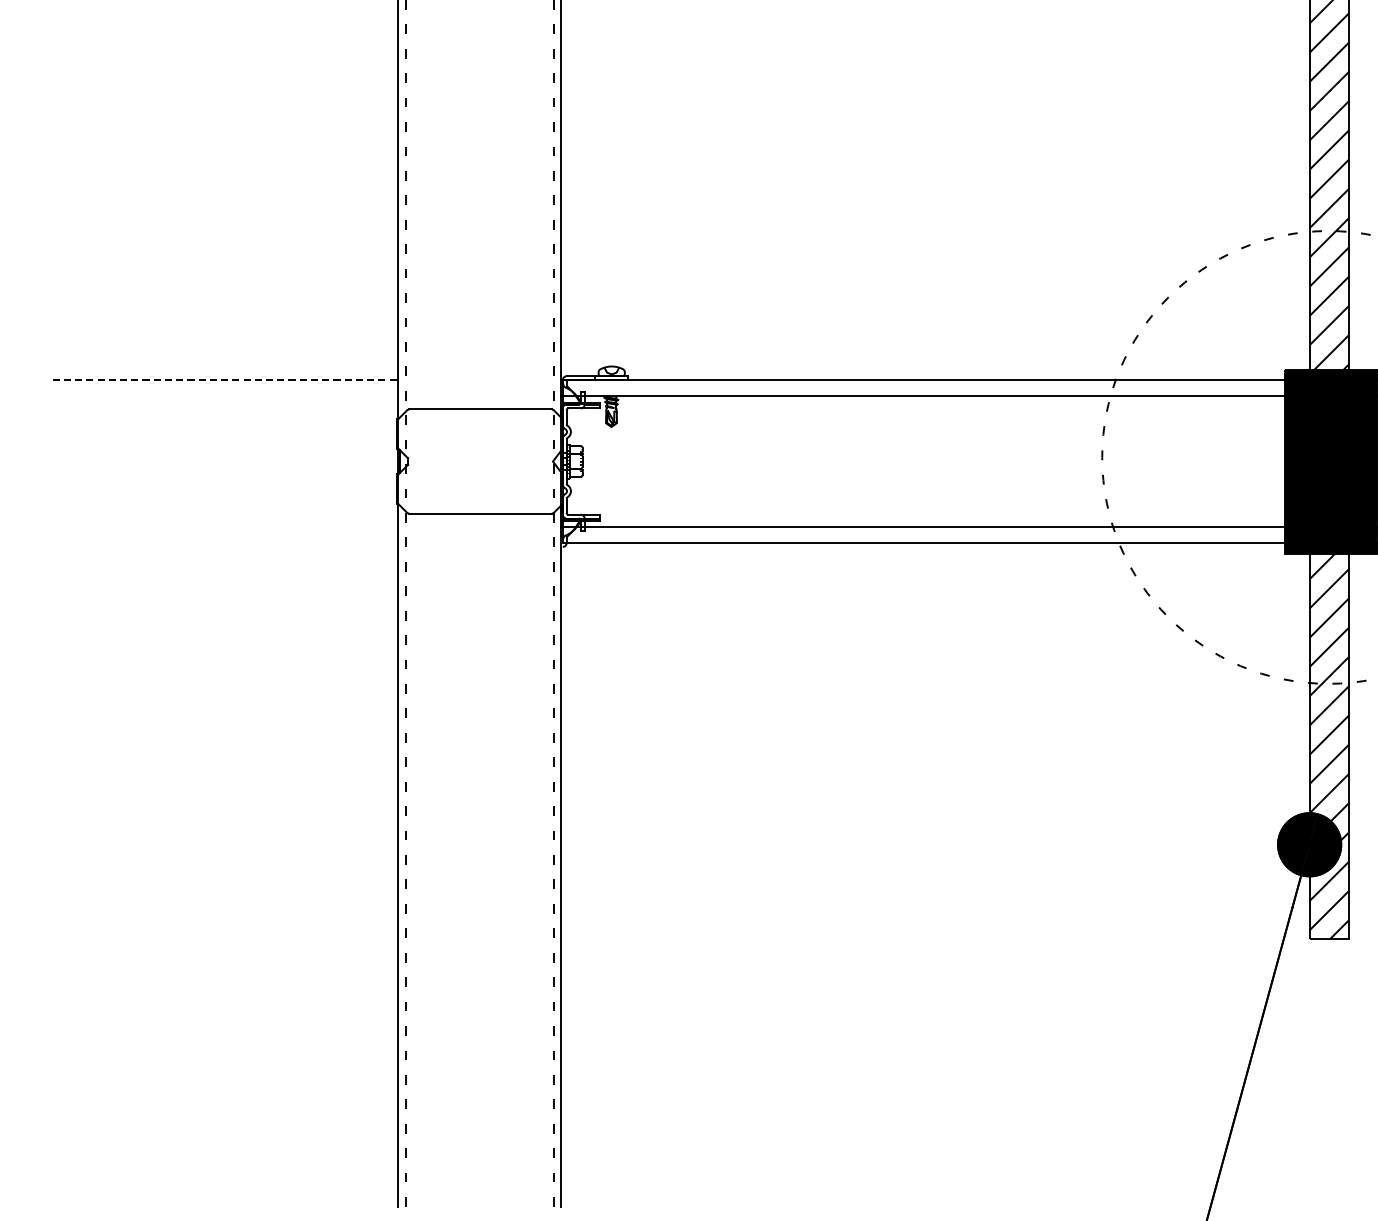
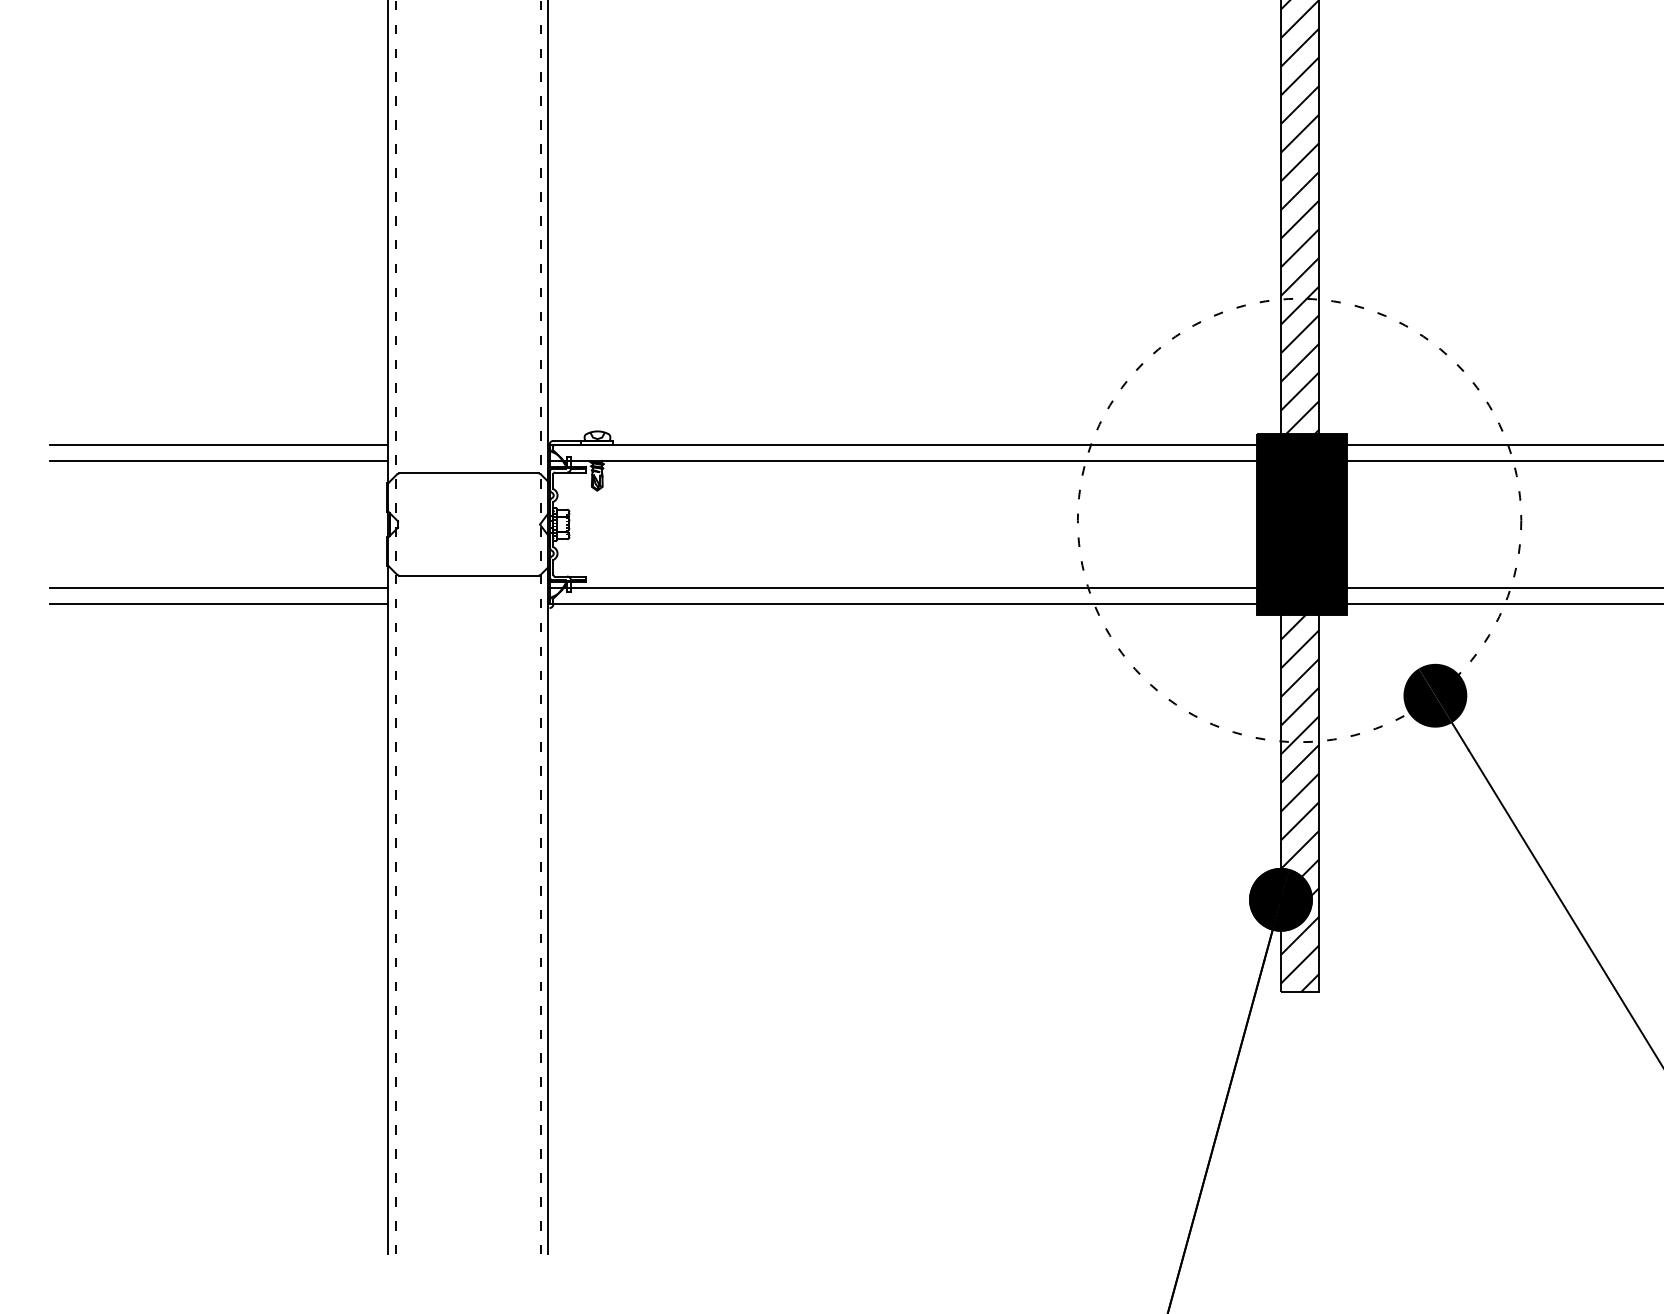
line: (225, 379) -> (219, 444), dashed -> solid
line: (224, 396) -> (218, 460), added
line: (224, 526) -> (218, 588), added
line: (224, 543) -> (218, 604), added

